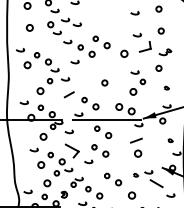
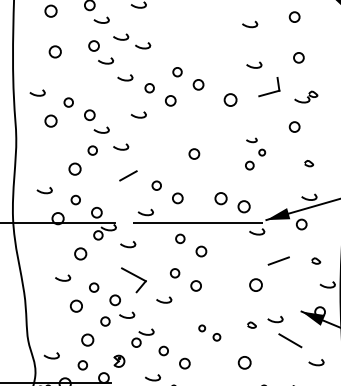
part: (137, 82) -> (254, 153), size x0.7
line: (136, 140) -> (278, 260), moved
part: (113, 179) -> (210, 332), size x0.7

